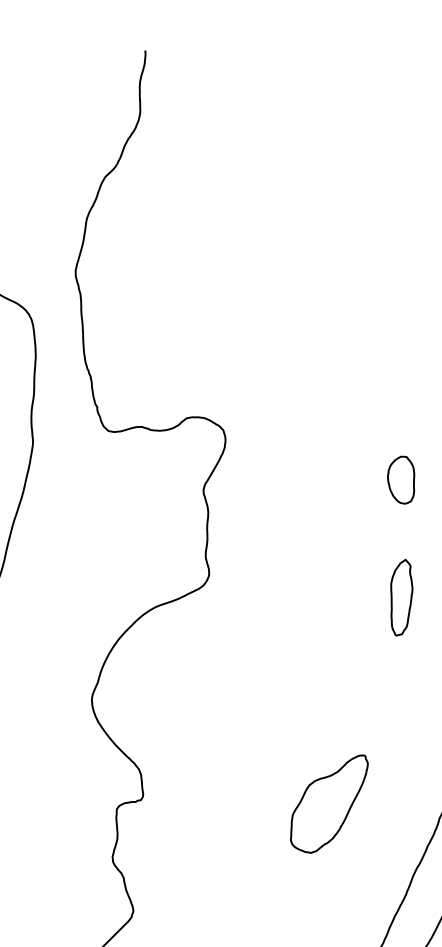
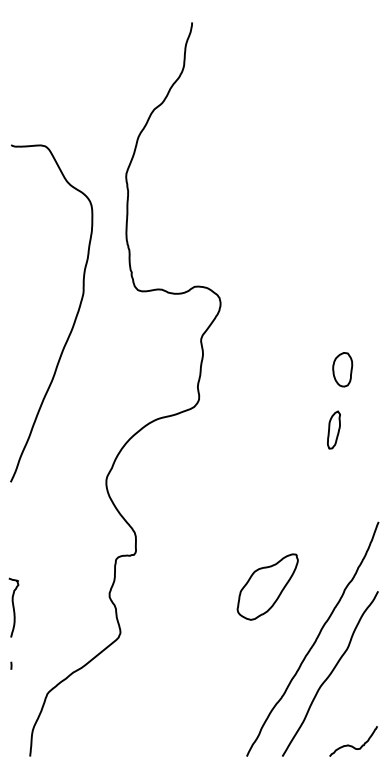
part: (401, 480) -> (342, 369), moved
part: (400, 596) -> (333, 429), size x0.7
part: (329, 804) -> (267, 586), moved

